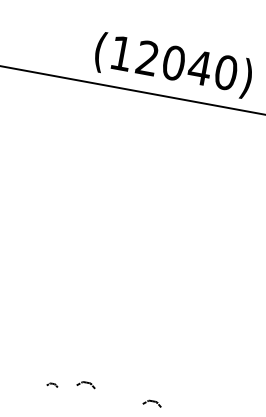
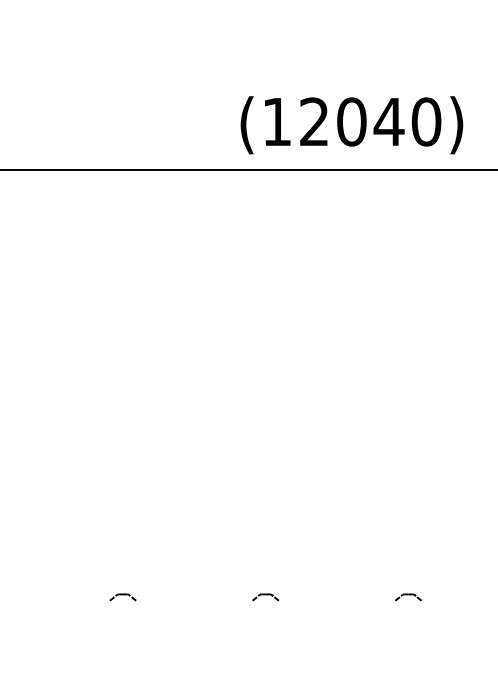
part: (86, 384) -> (312, 588), removed
part: (52, 385) -> (265, 597), size x1.67

